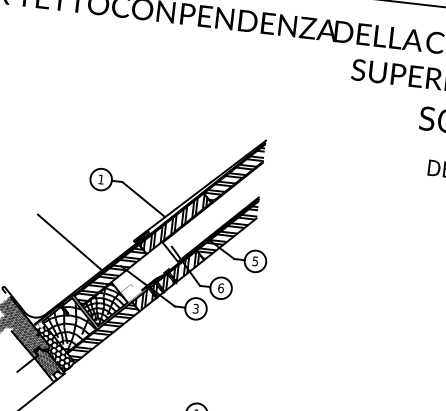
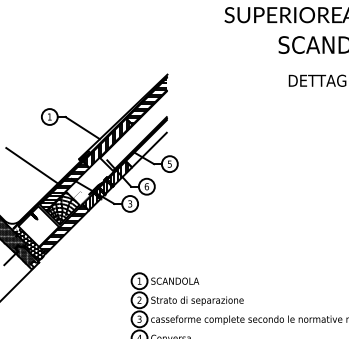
hatch: (226, 232) -> (146, 145), removed
hatch: (69, 325) -> (38, 226), removed

